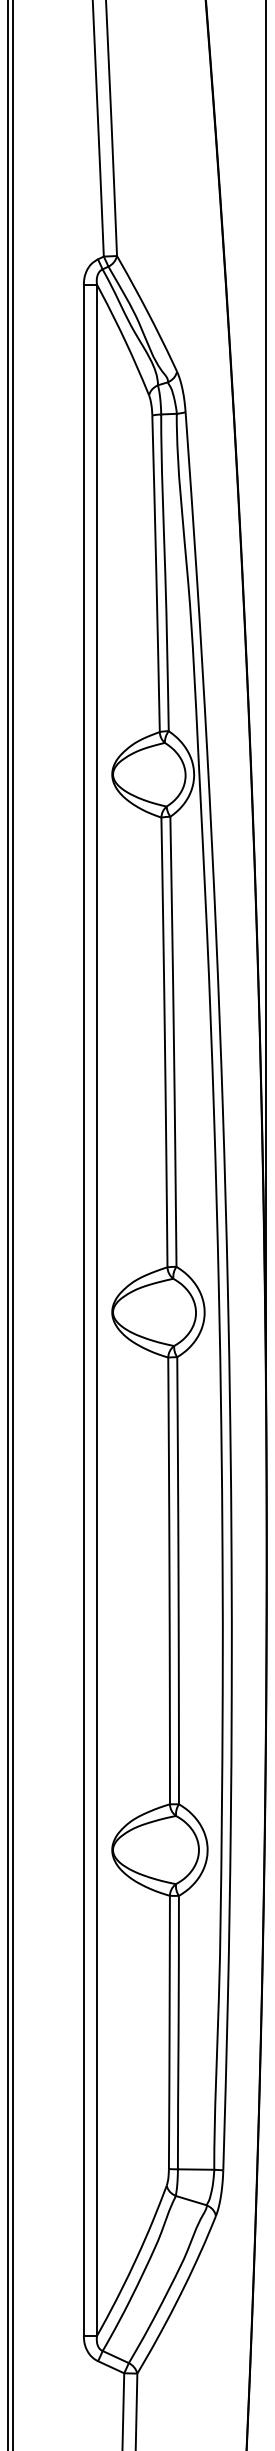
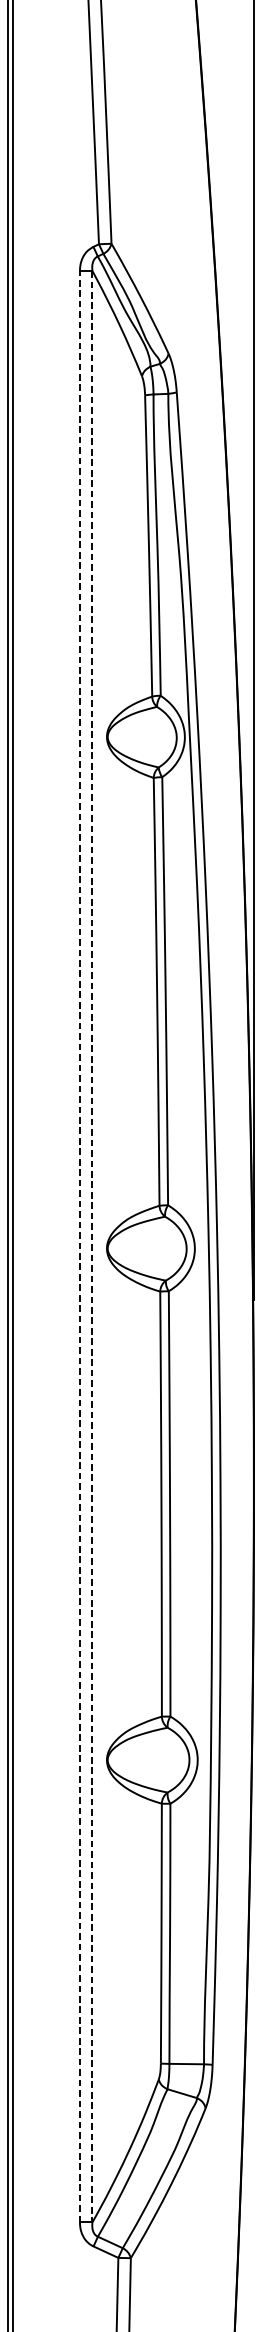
line: (83, 1310) -> (79, 1246), solid -> dashed
line: (96, 1310) -> (91, 1246), solid -> dashed

